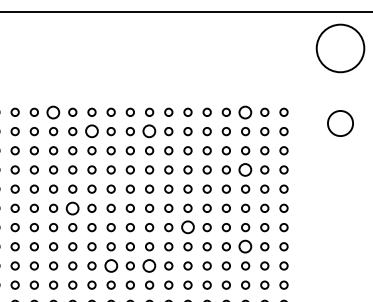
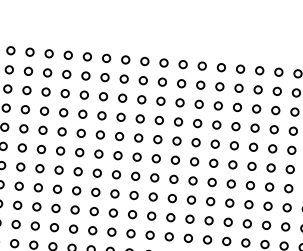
circle: (53, 111) -> (87, 56), size x0.62
circle: (245, 111) -> (278, 71), size x0.62
circle: (91, 131) -> (123, 79), size x0.62
circle: (149, 131) -> (181, 83), size x0.62
circle: (245, 169) -> (274, 129), size x0.62
circle: (72, 207) -> (98, 153), size x0.62
circle: (187, 227) -> (211, 182), size x0.62
circle: (245, 246) -> (267, 205), size x0.62
circle: (110, 265) -> (131, 214), size x0.62
circle: (149, 265) -> (170, 217), size x0.62

